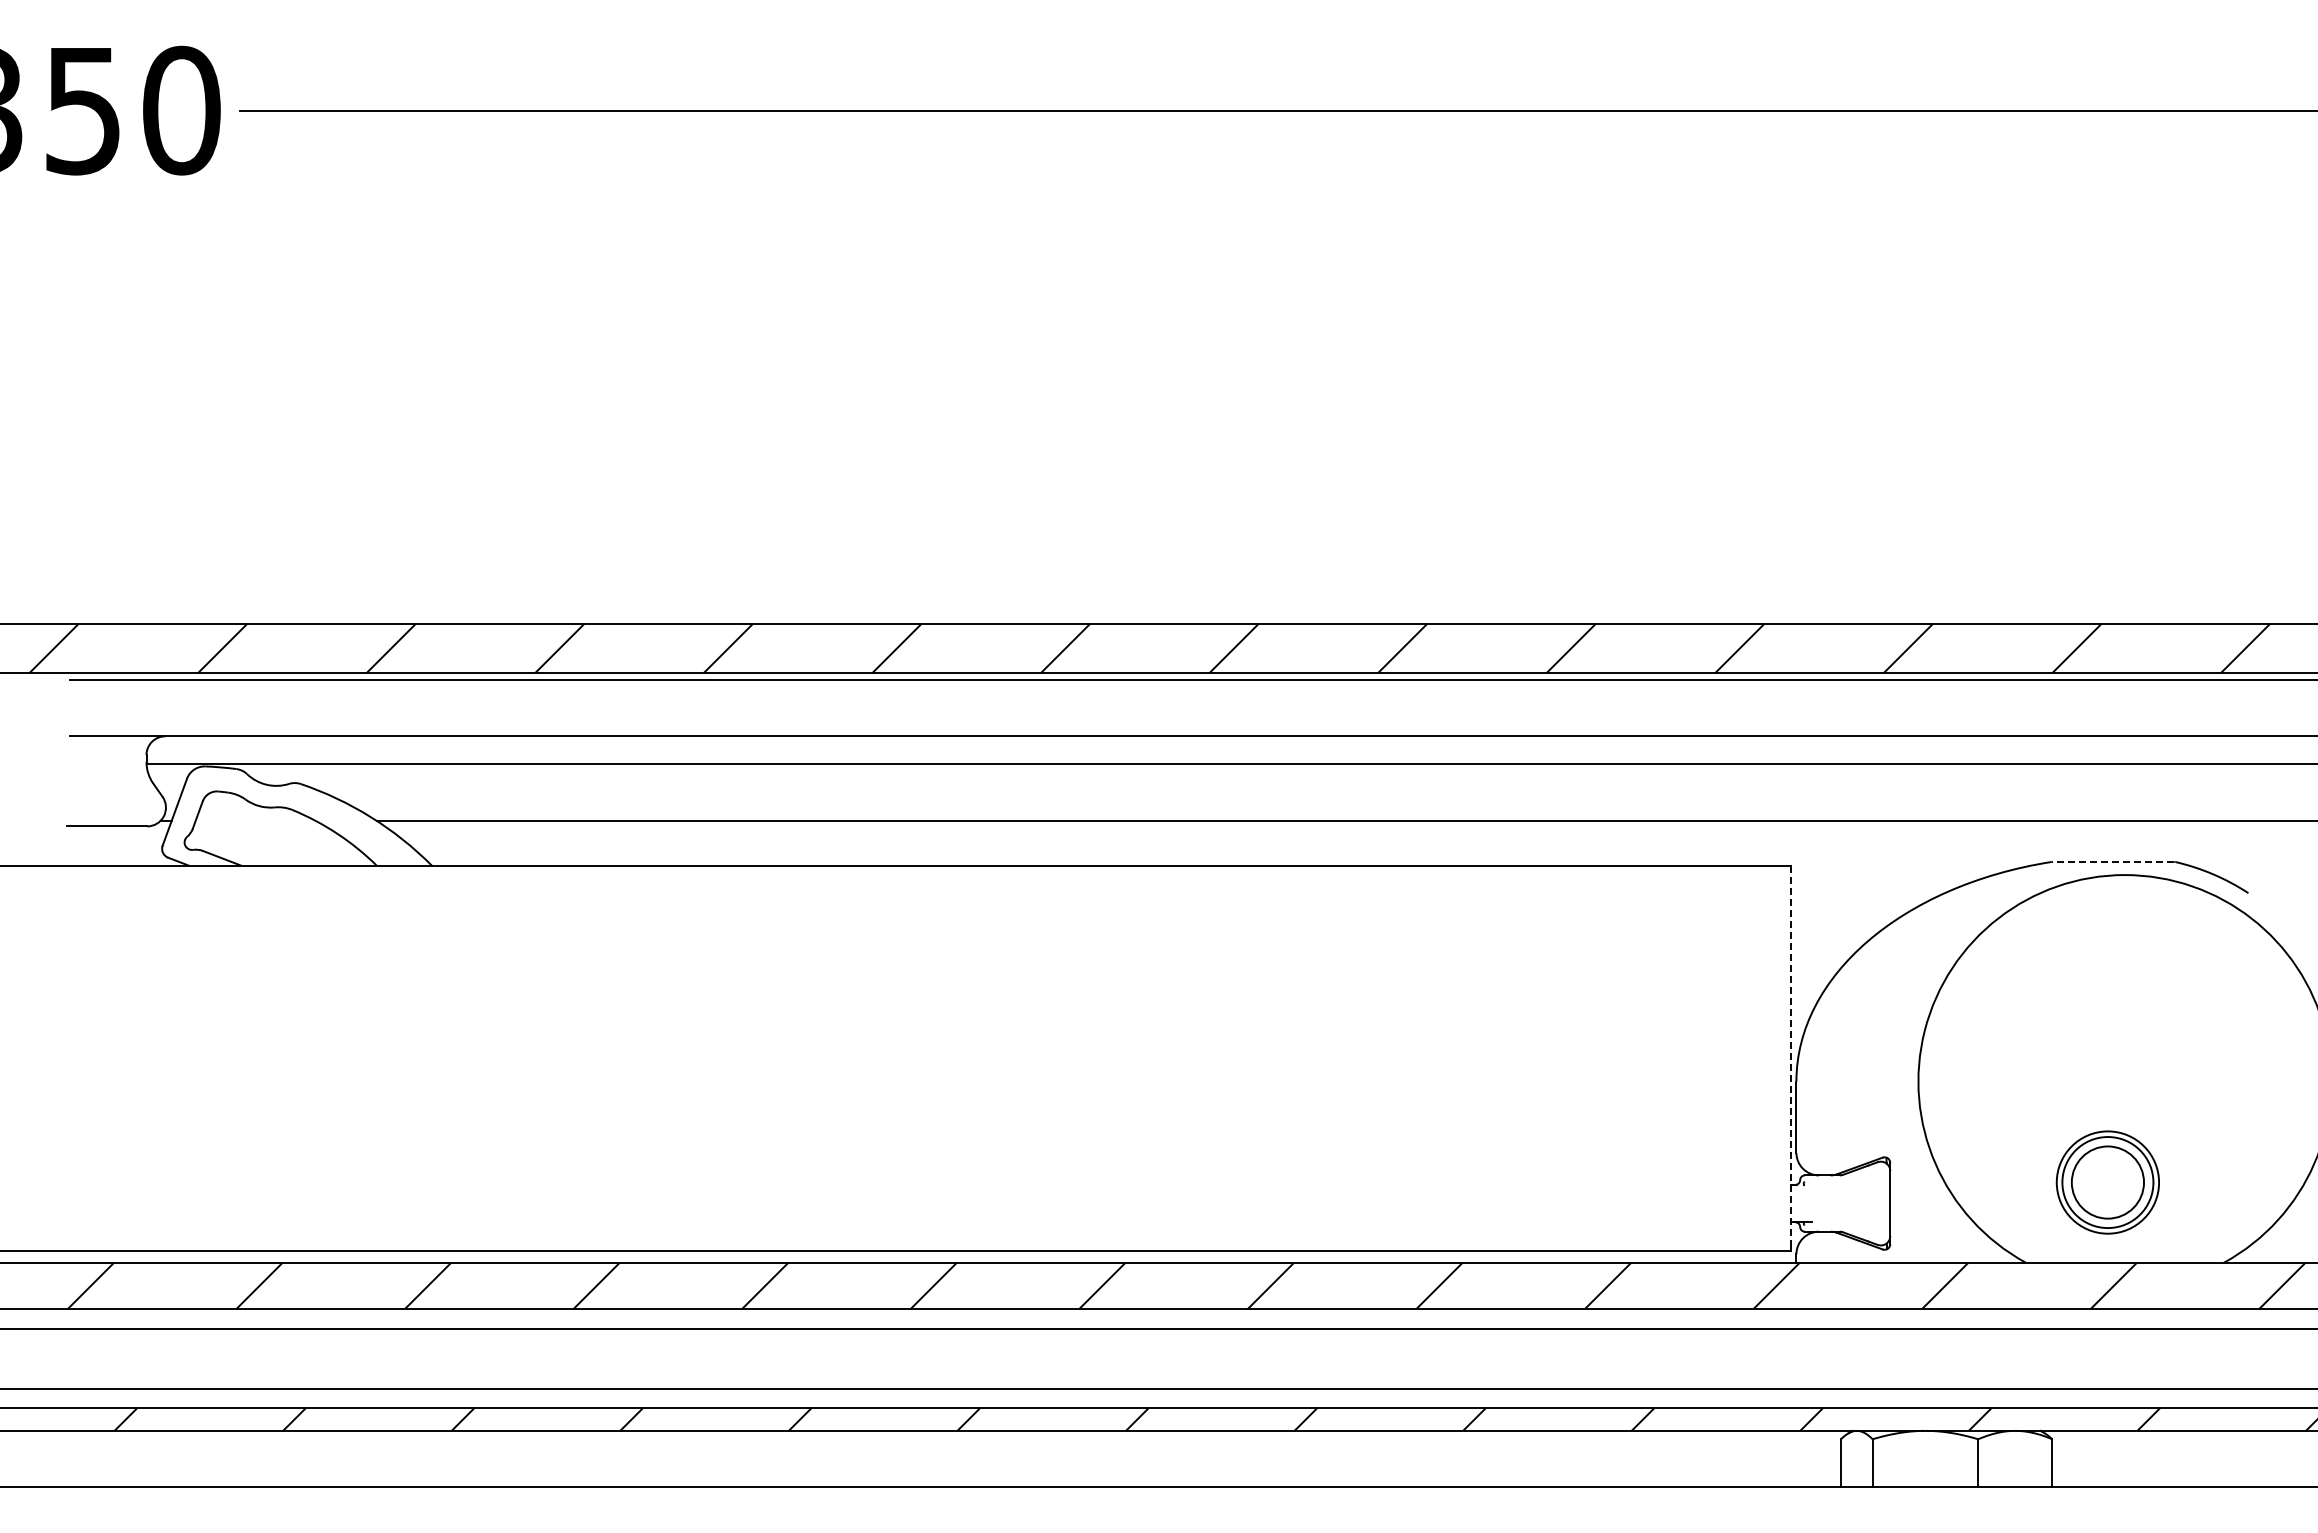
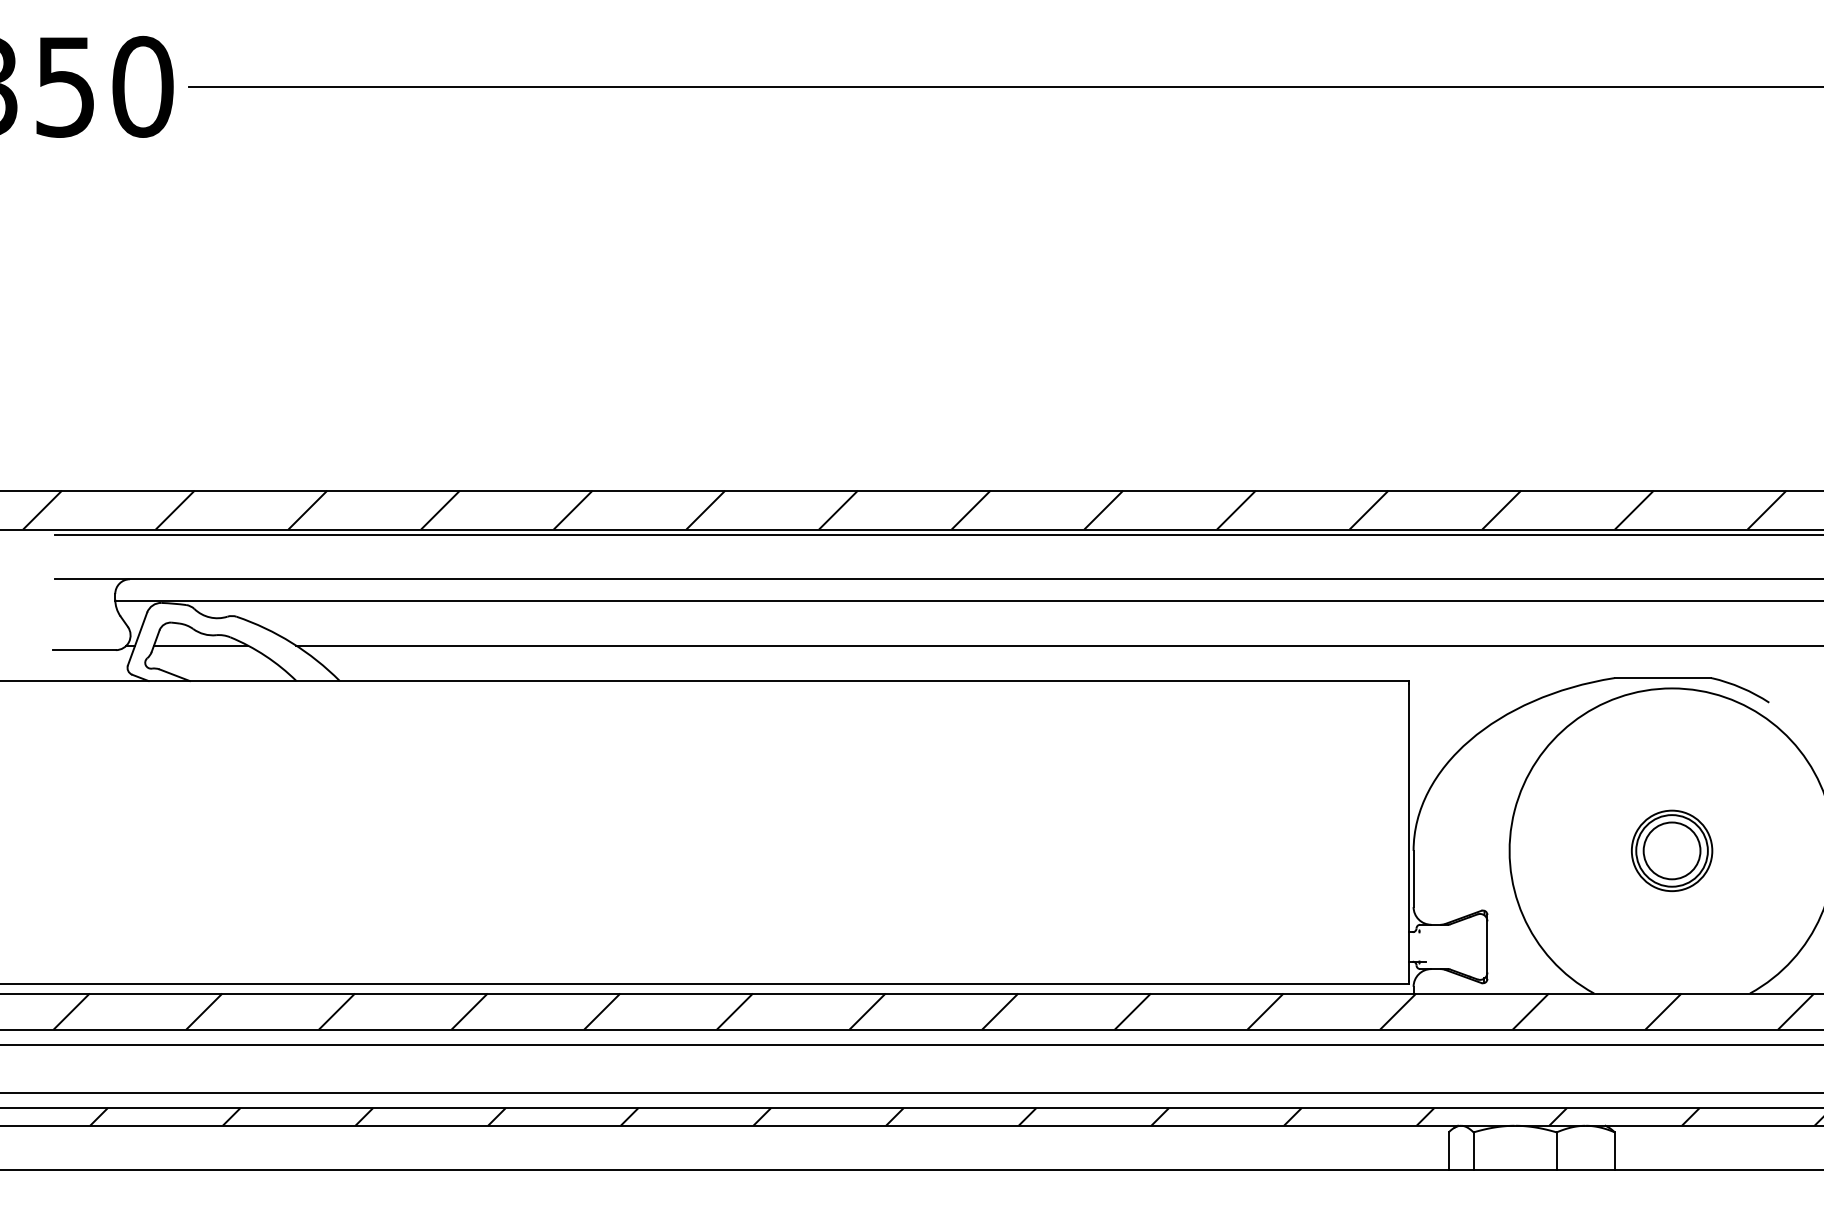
line: (255, 820) -> (201, 645), added
line: (2113, 861) -> (1663, 677), dashed -> solid
line: (1790, 1058) -> (1408, 832), dashed -> solid
part: (2107, 1182) -> (1671, 850), moved

